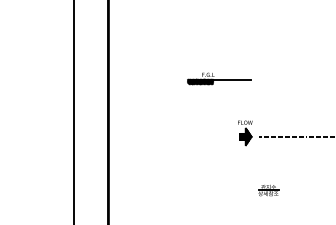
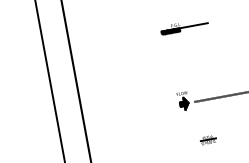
part: (219, 78) -> (184, 26), moved

